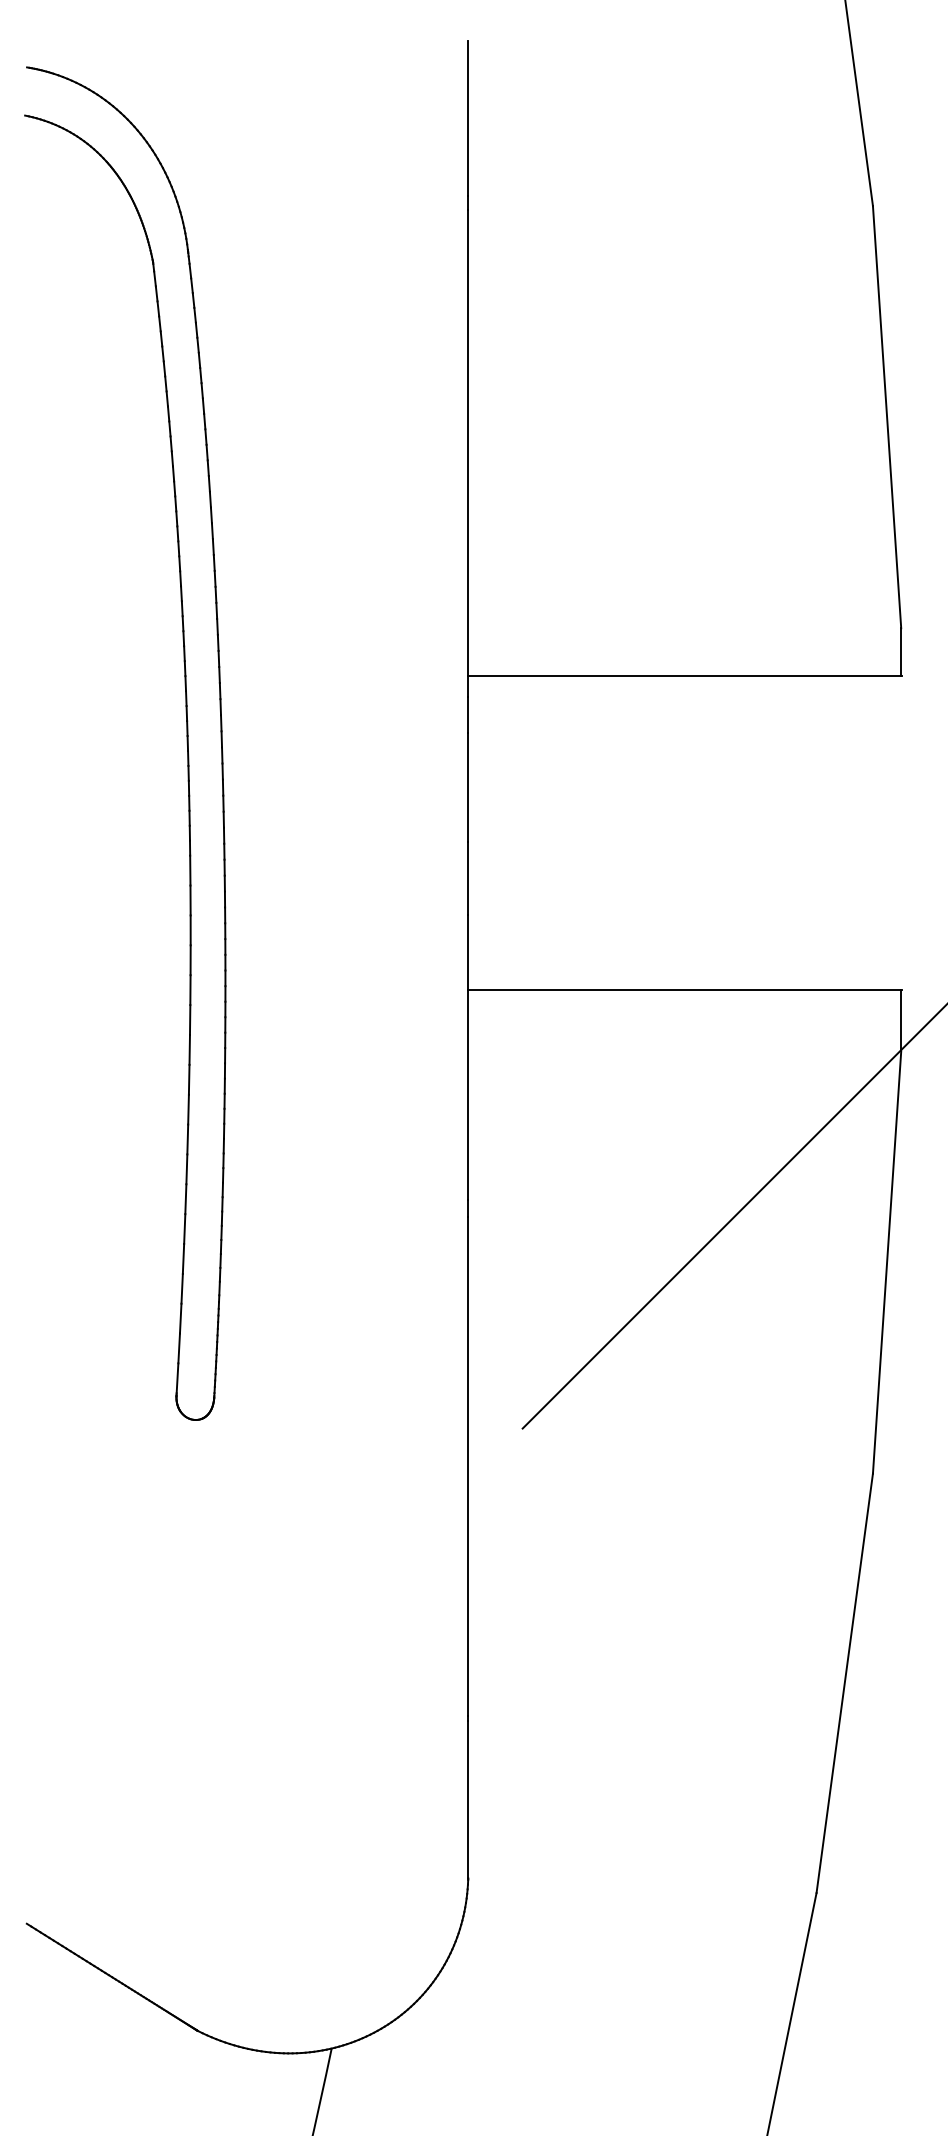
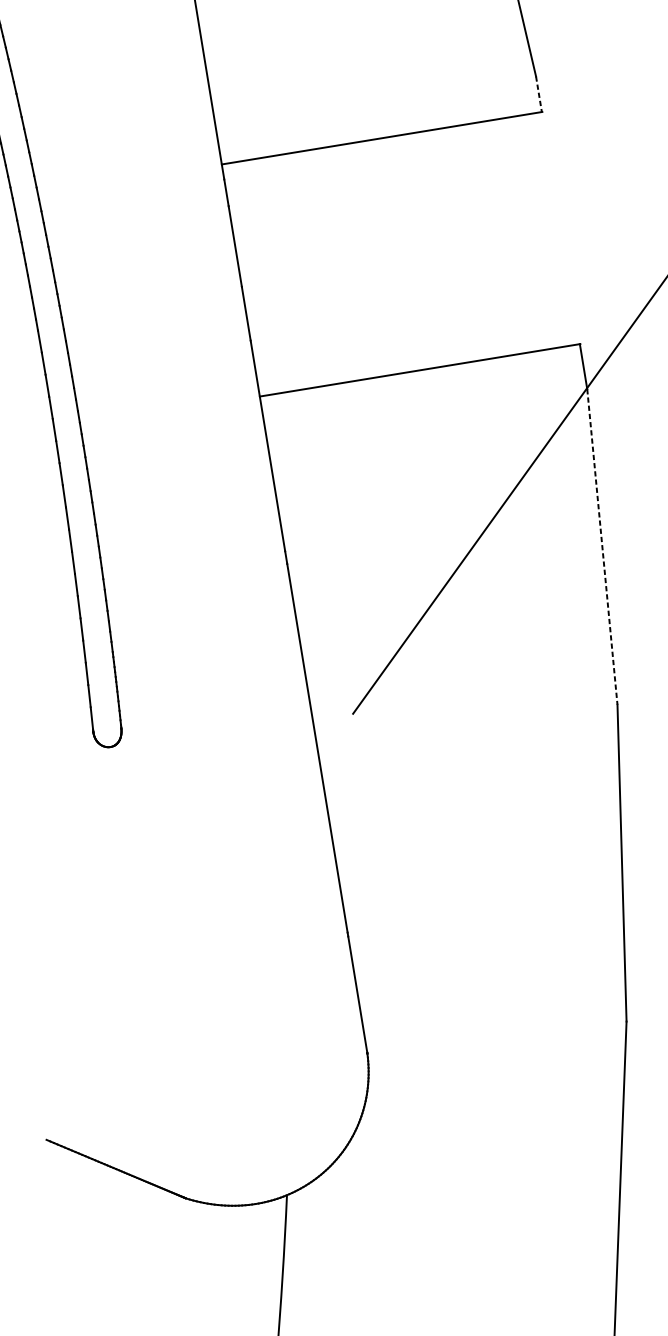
line: (901, 652) -> (539, 94), solid -> dashed
line: (887, 1262) -> (602, 546), solid -> dashed

